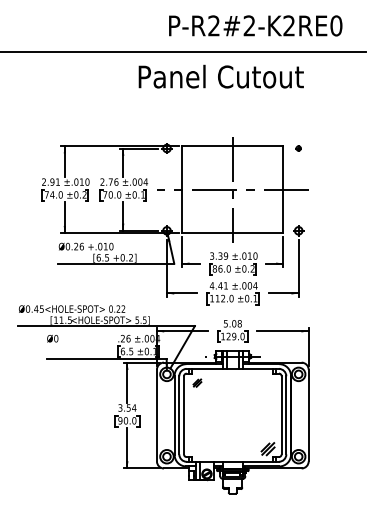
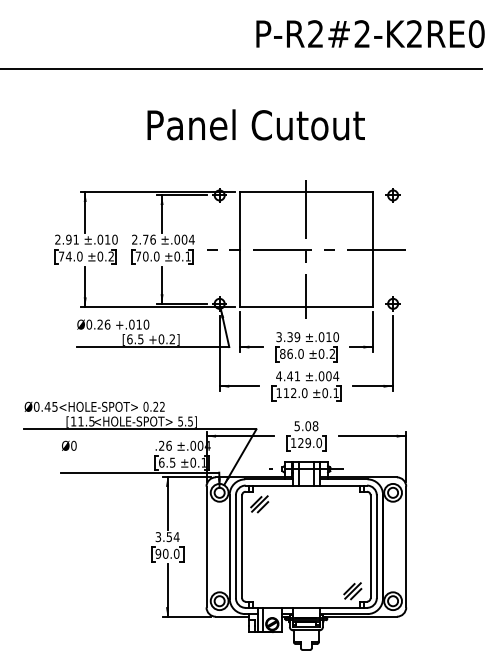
text: (255, 25) -> (370, 33), moved
text: (220, 76) -> (255, 124), moved
part: (298, 148) -> (392, 195), size x1.67
part: (197, 383) -> (259, 504), size x1.67

